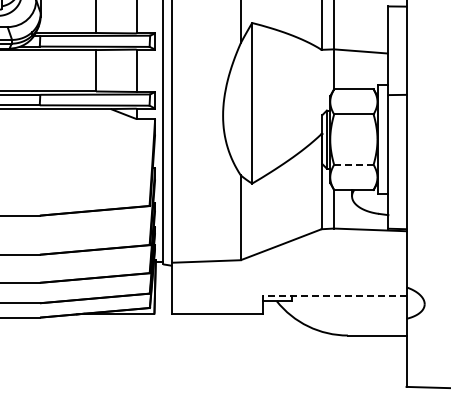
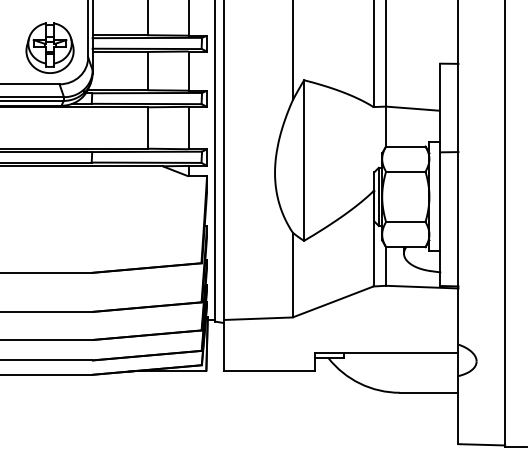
line: (353, 165) -> (405, 222), dashed -> solid
line: (334, 295) -> (386, 352), dashed -> solid

